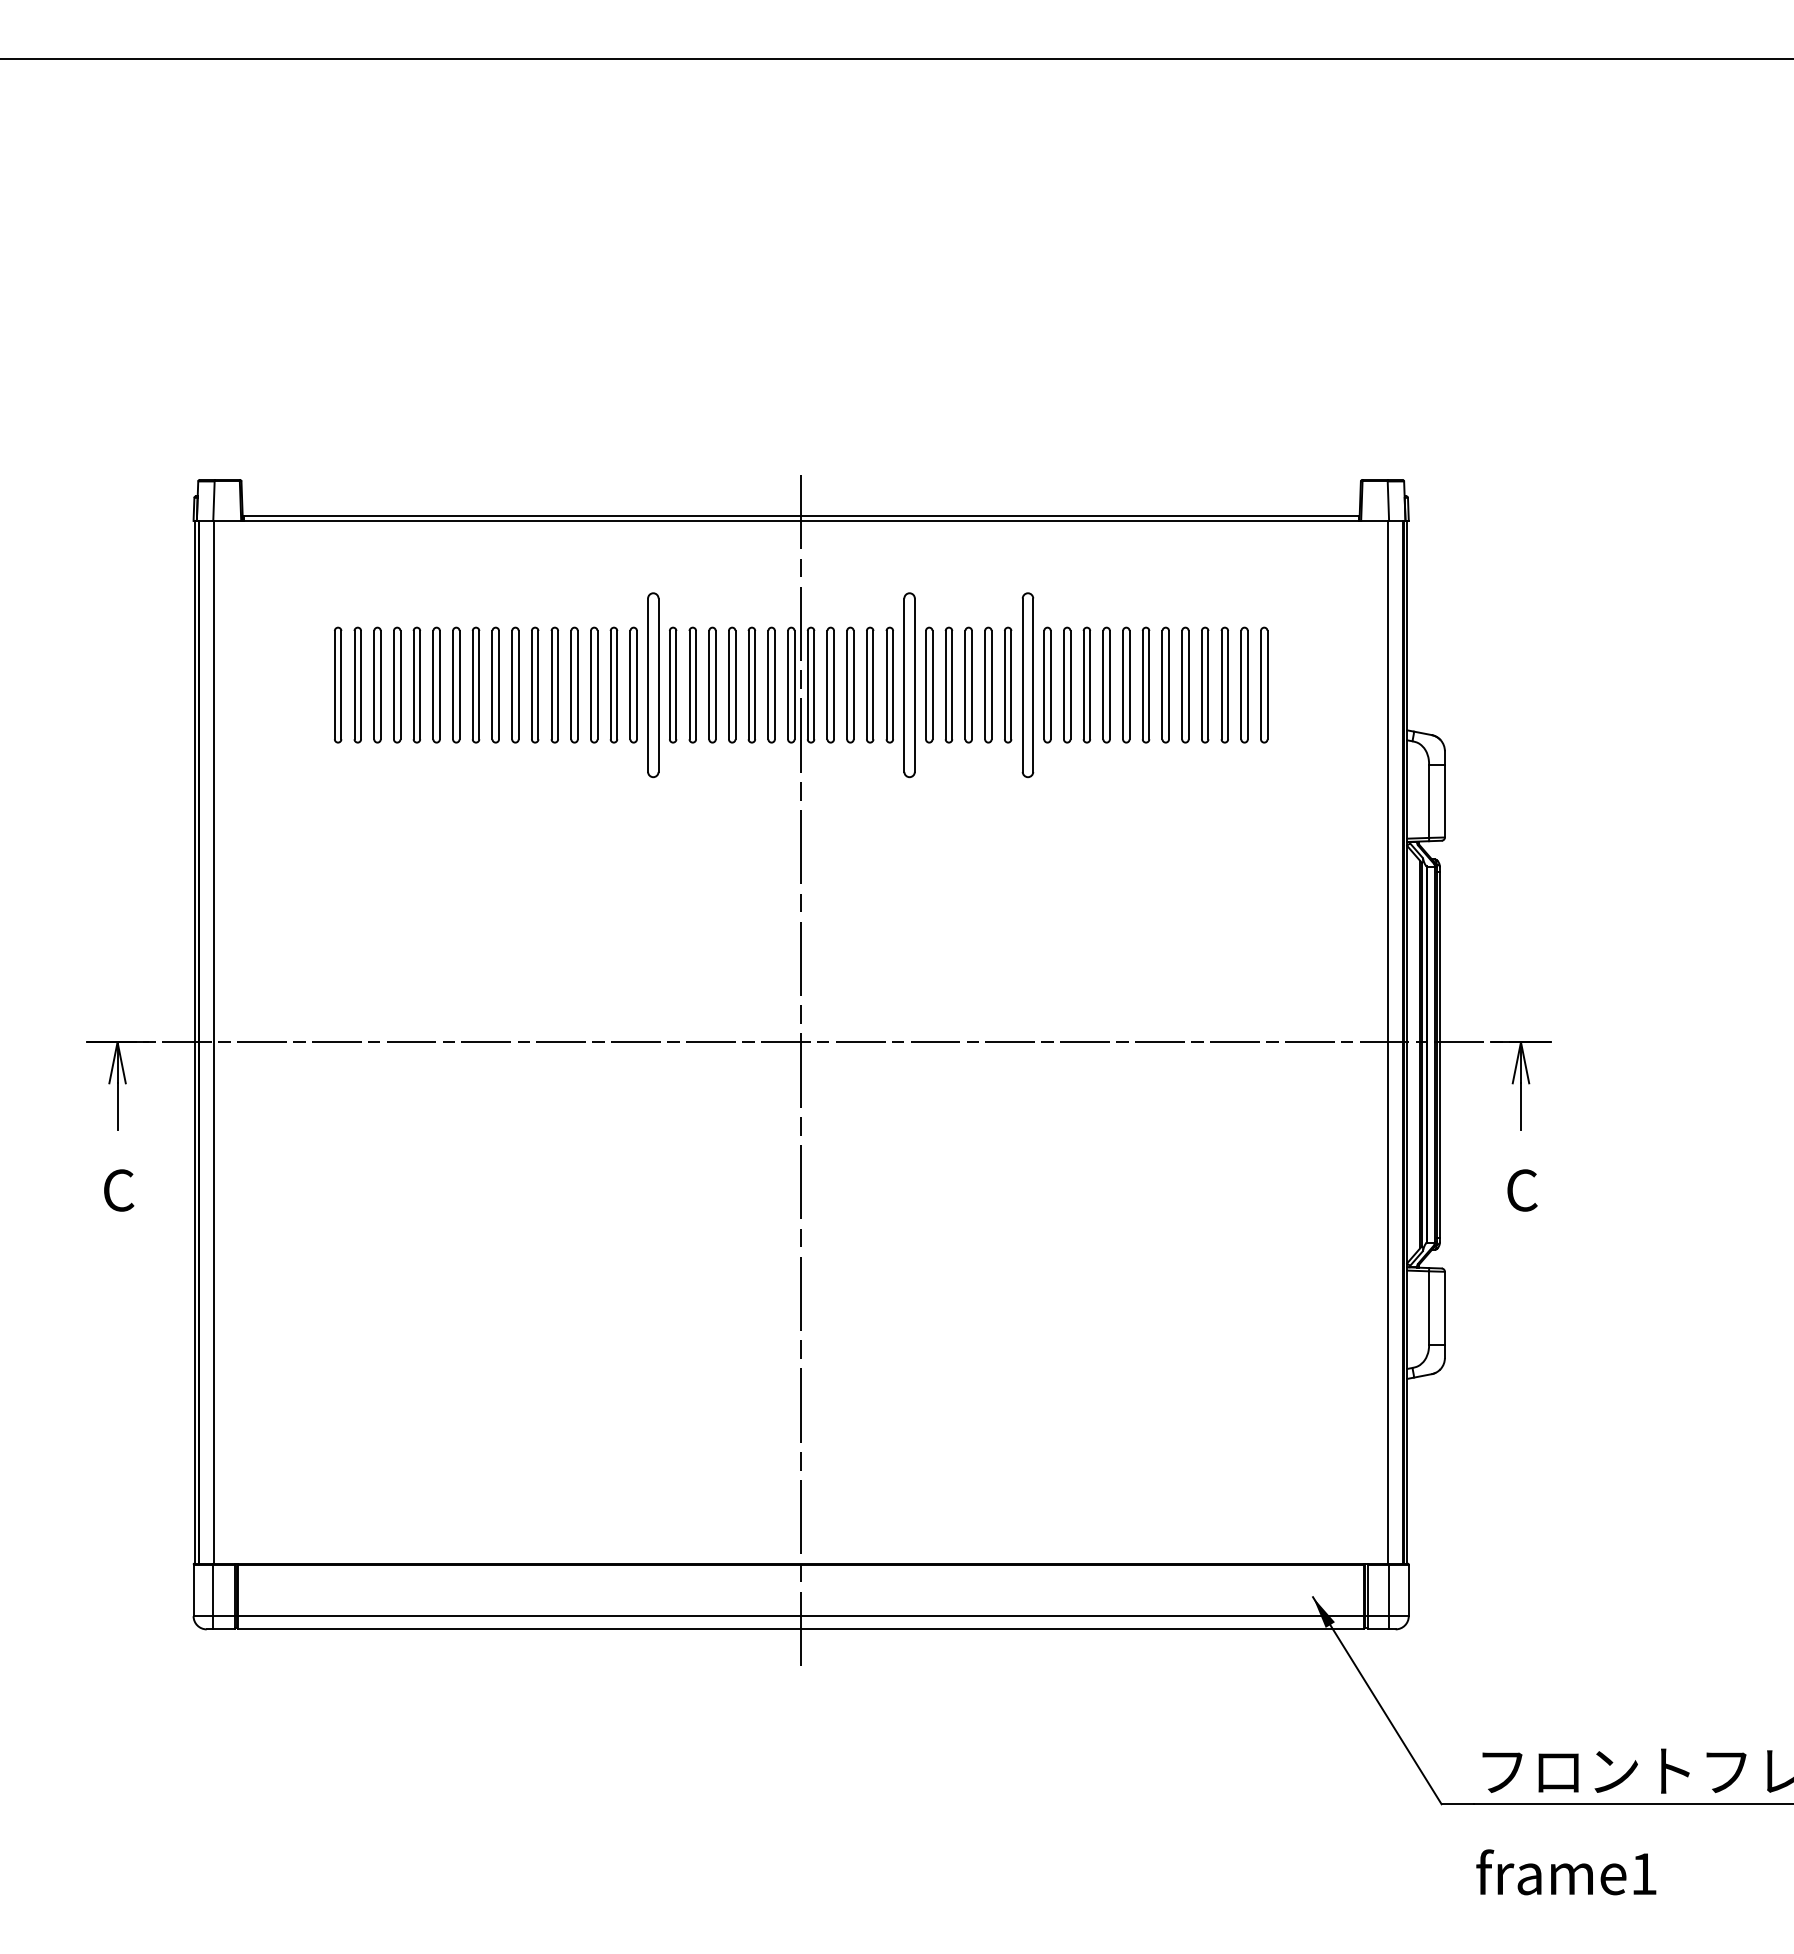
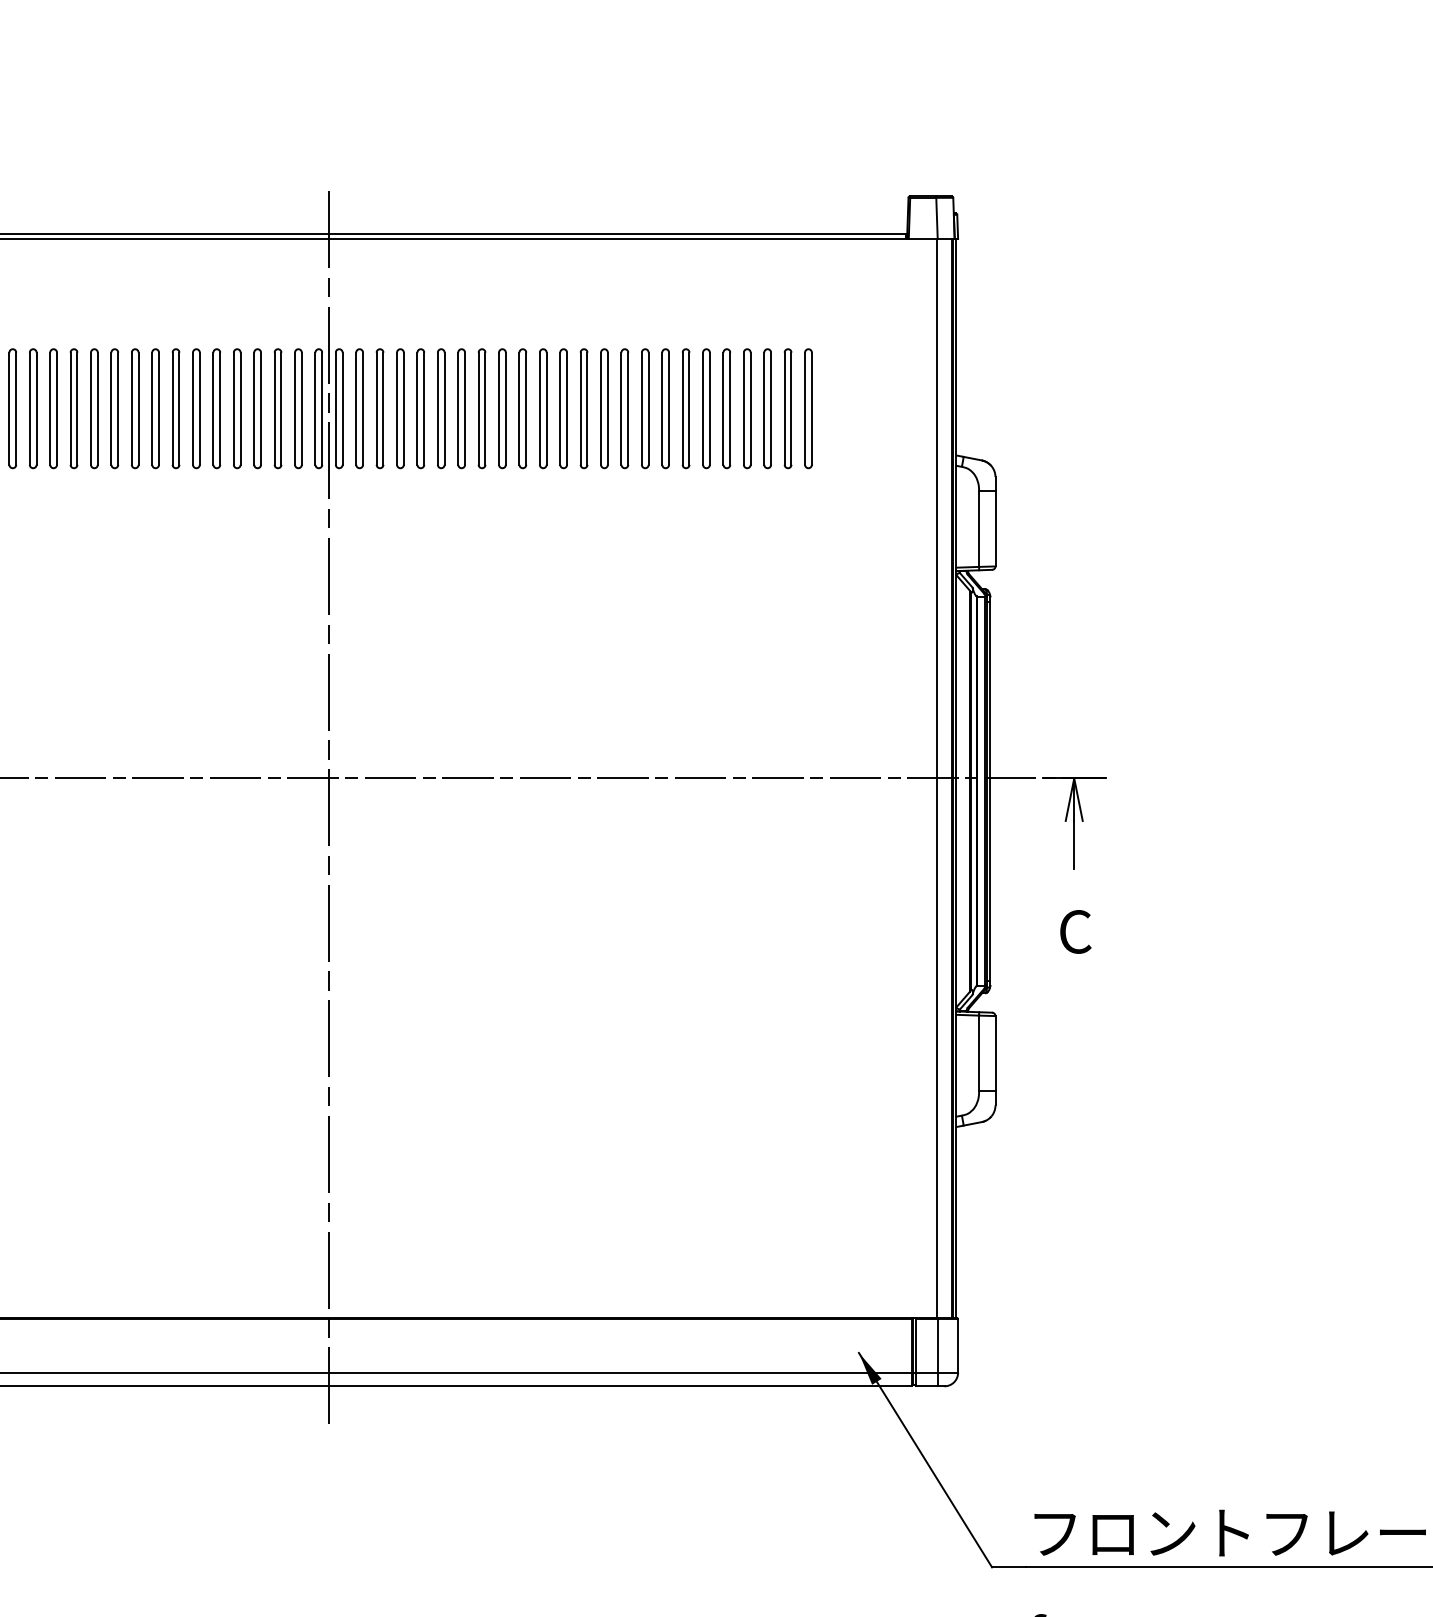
part: (653, 684) -> (176, 408), size x0.62
part: (909, 684) -> (441, 408), size x0.62
part: (1027, 684) -> (563, 408), size x0.62

